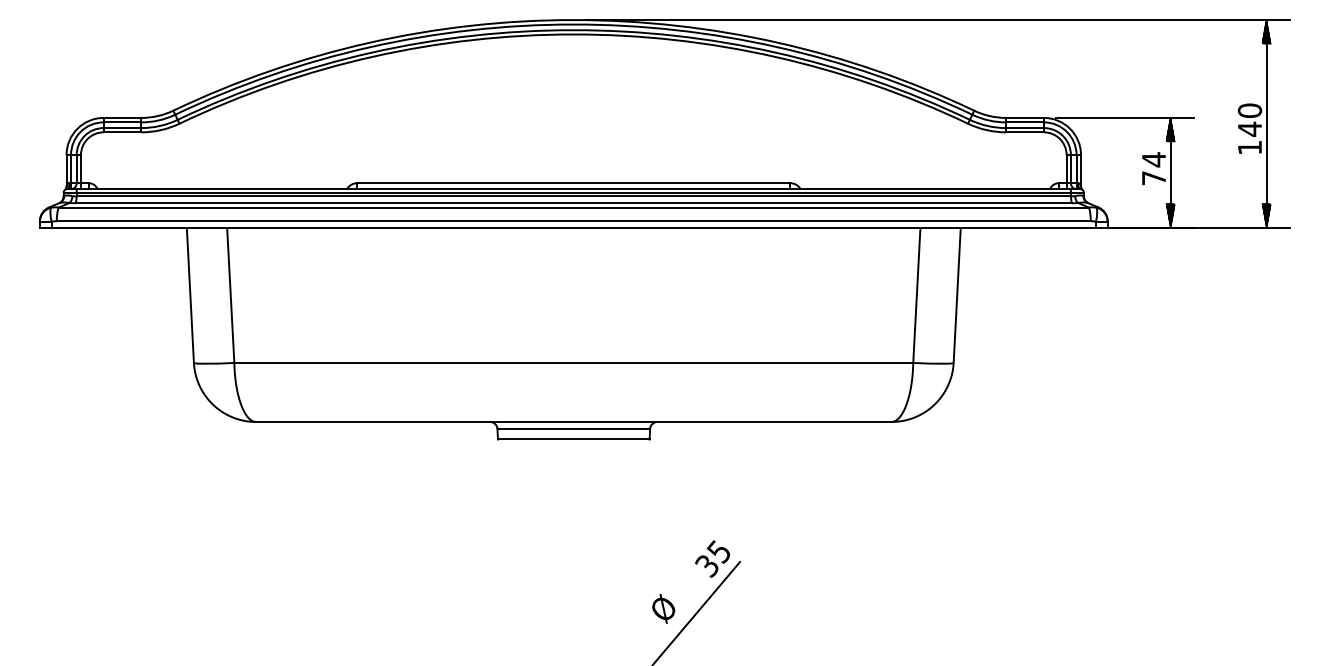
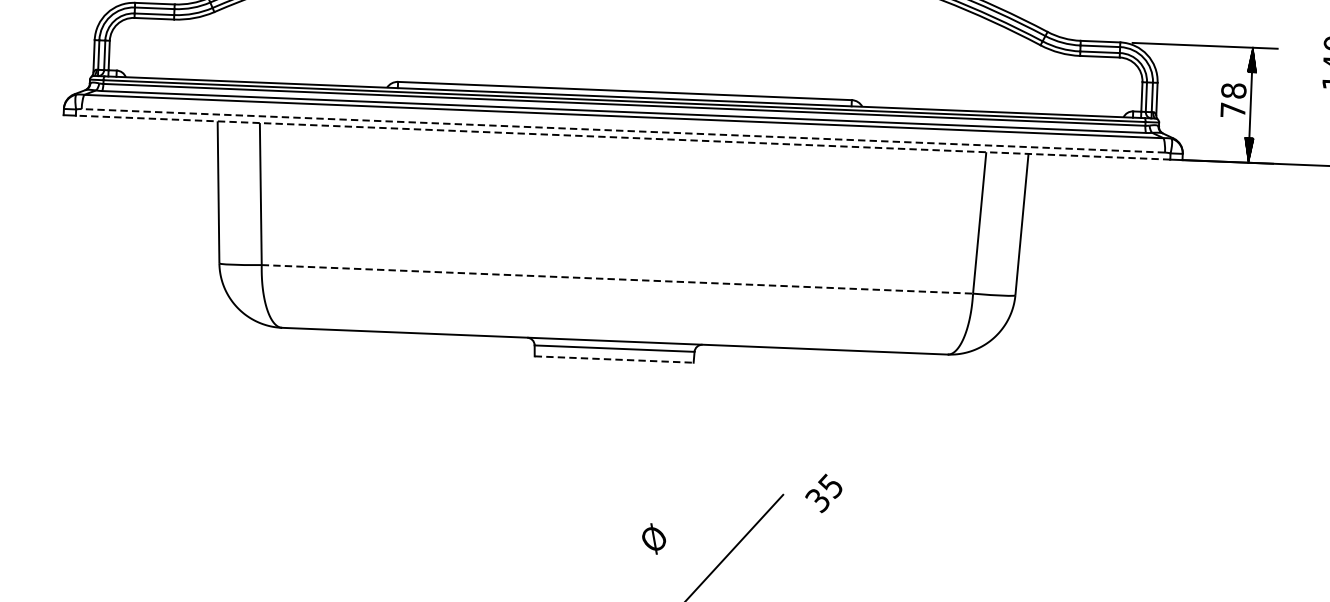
text: (1153, 159) -> (1233, 90), 74 -> 78
line: (573, 221) -> (623, 131), solid -> dashed
line: (573, 227) -> (622, 137), solid -> dashed
line: (574, 362) -> (618, 278), solid -> dashed
line: (573, 439) -> (613, 359), solid -> dashed
text: (712, 558) -> (823, 492), moved
text: (663, 608) -> (653, 538), moved

